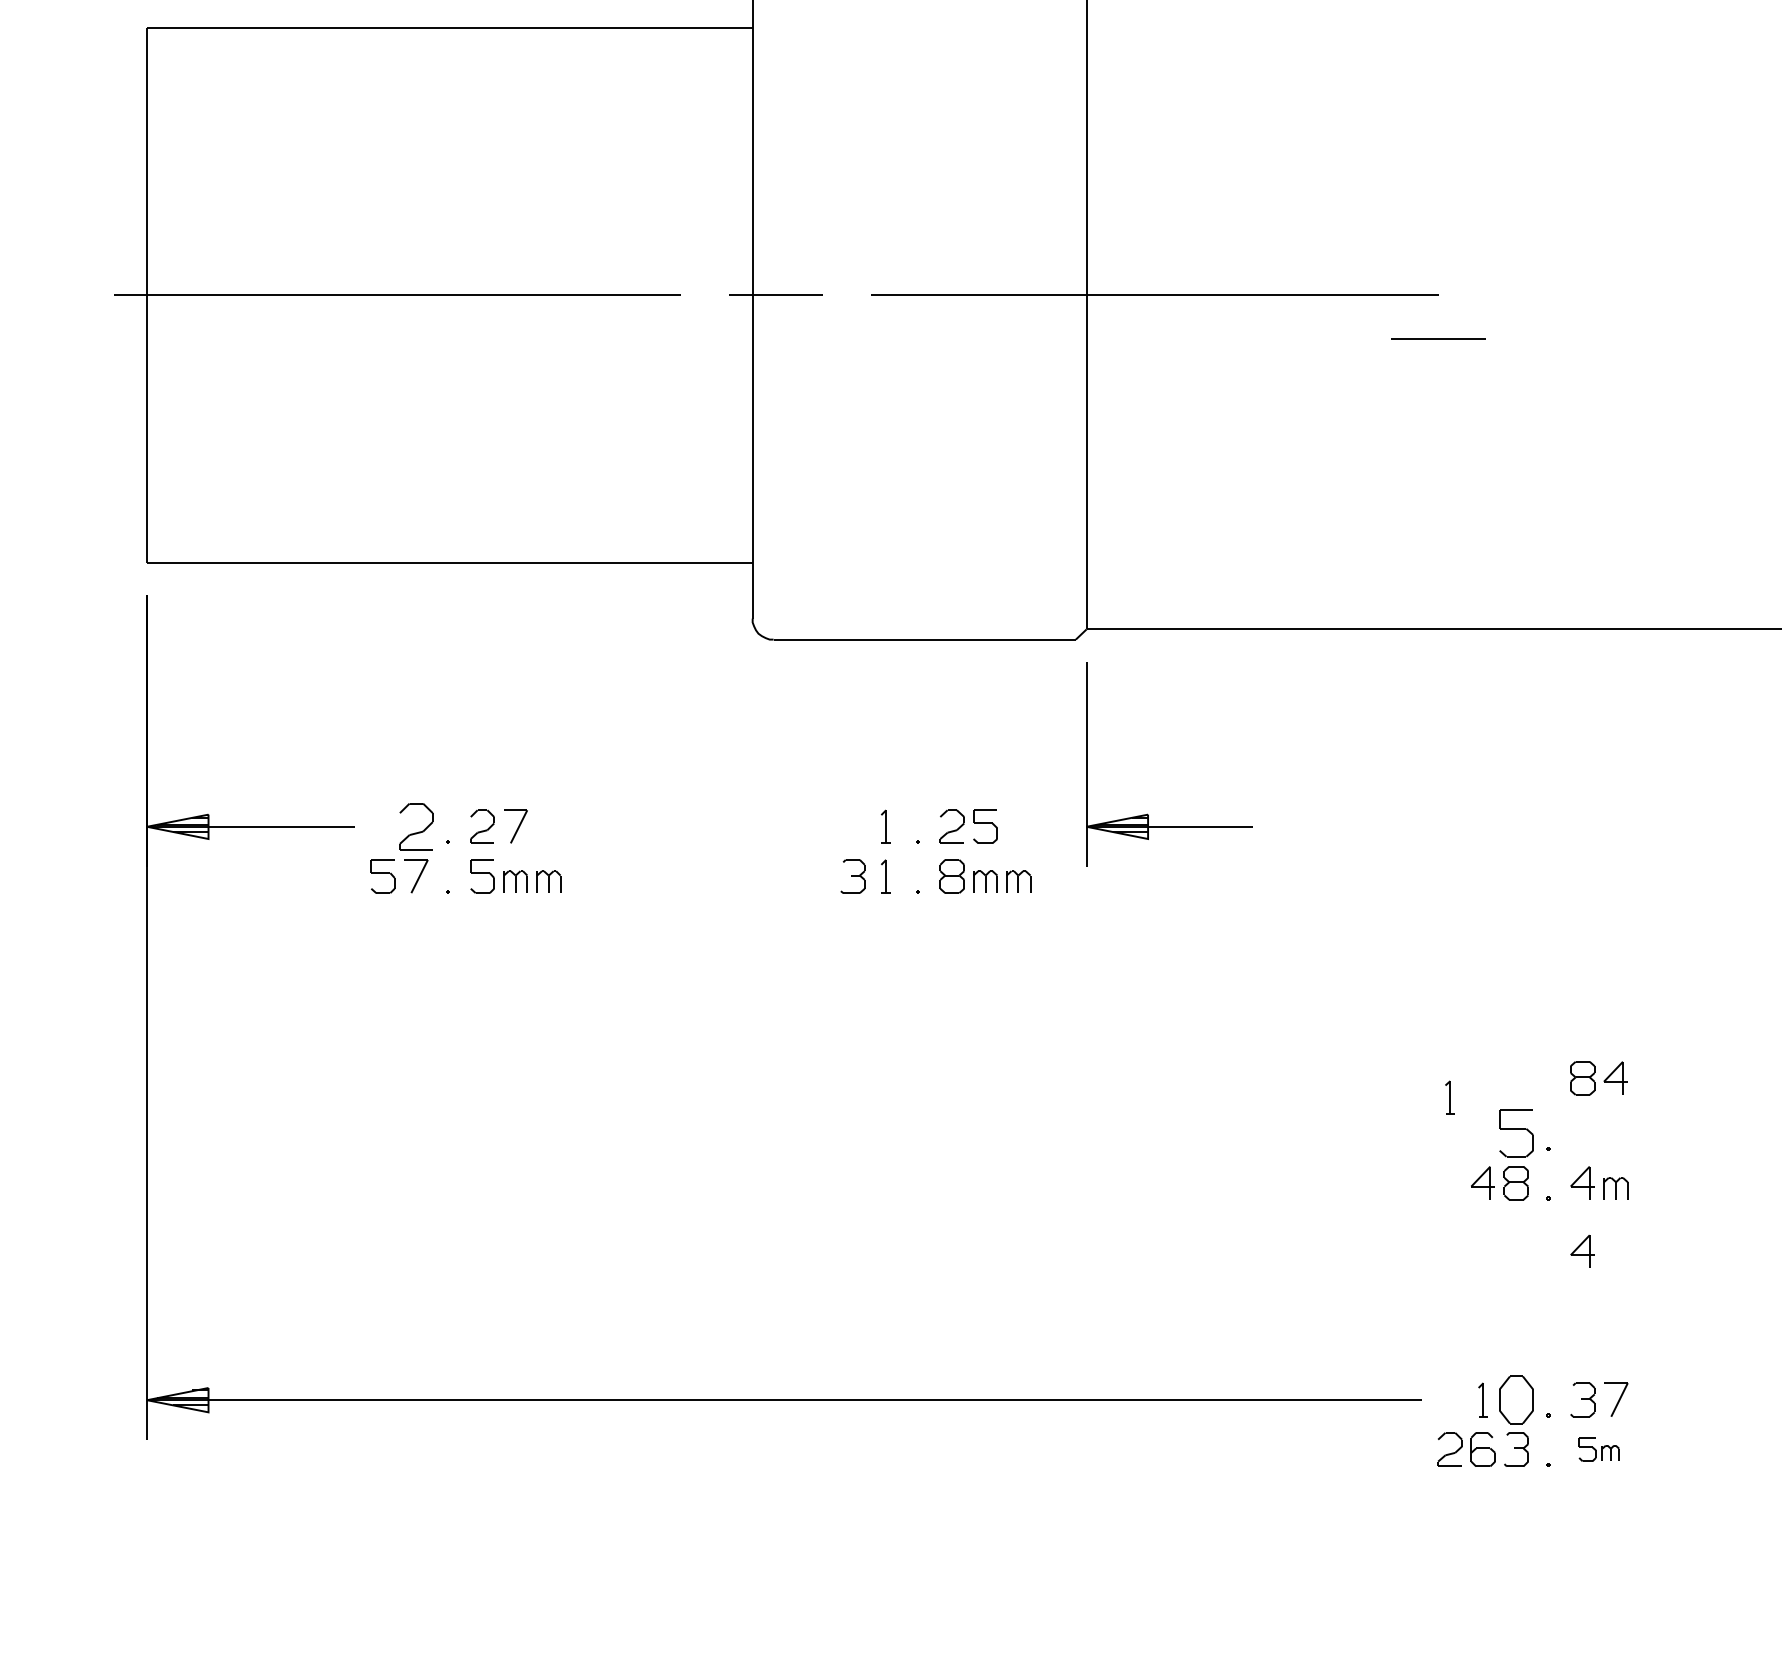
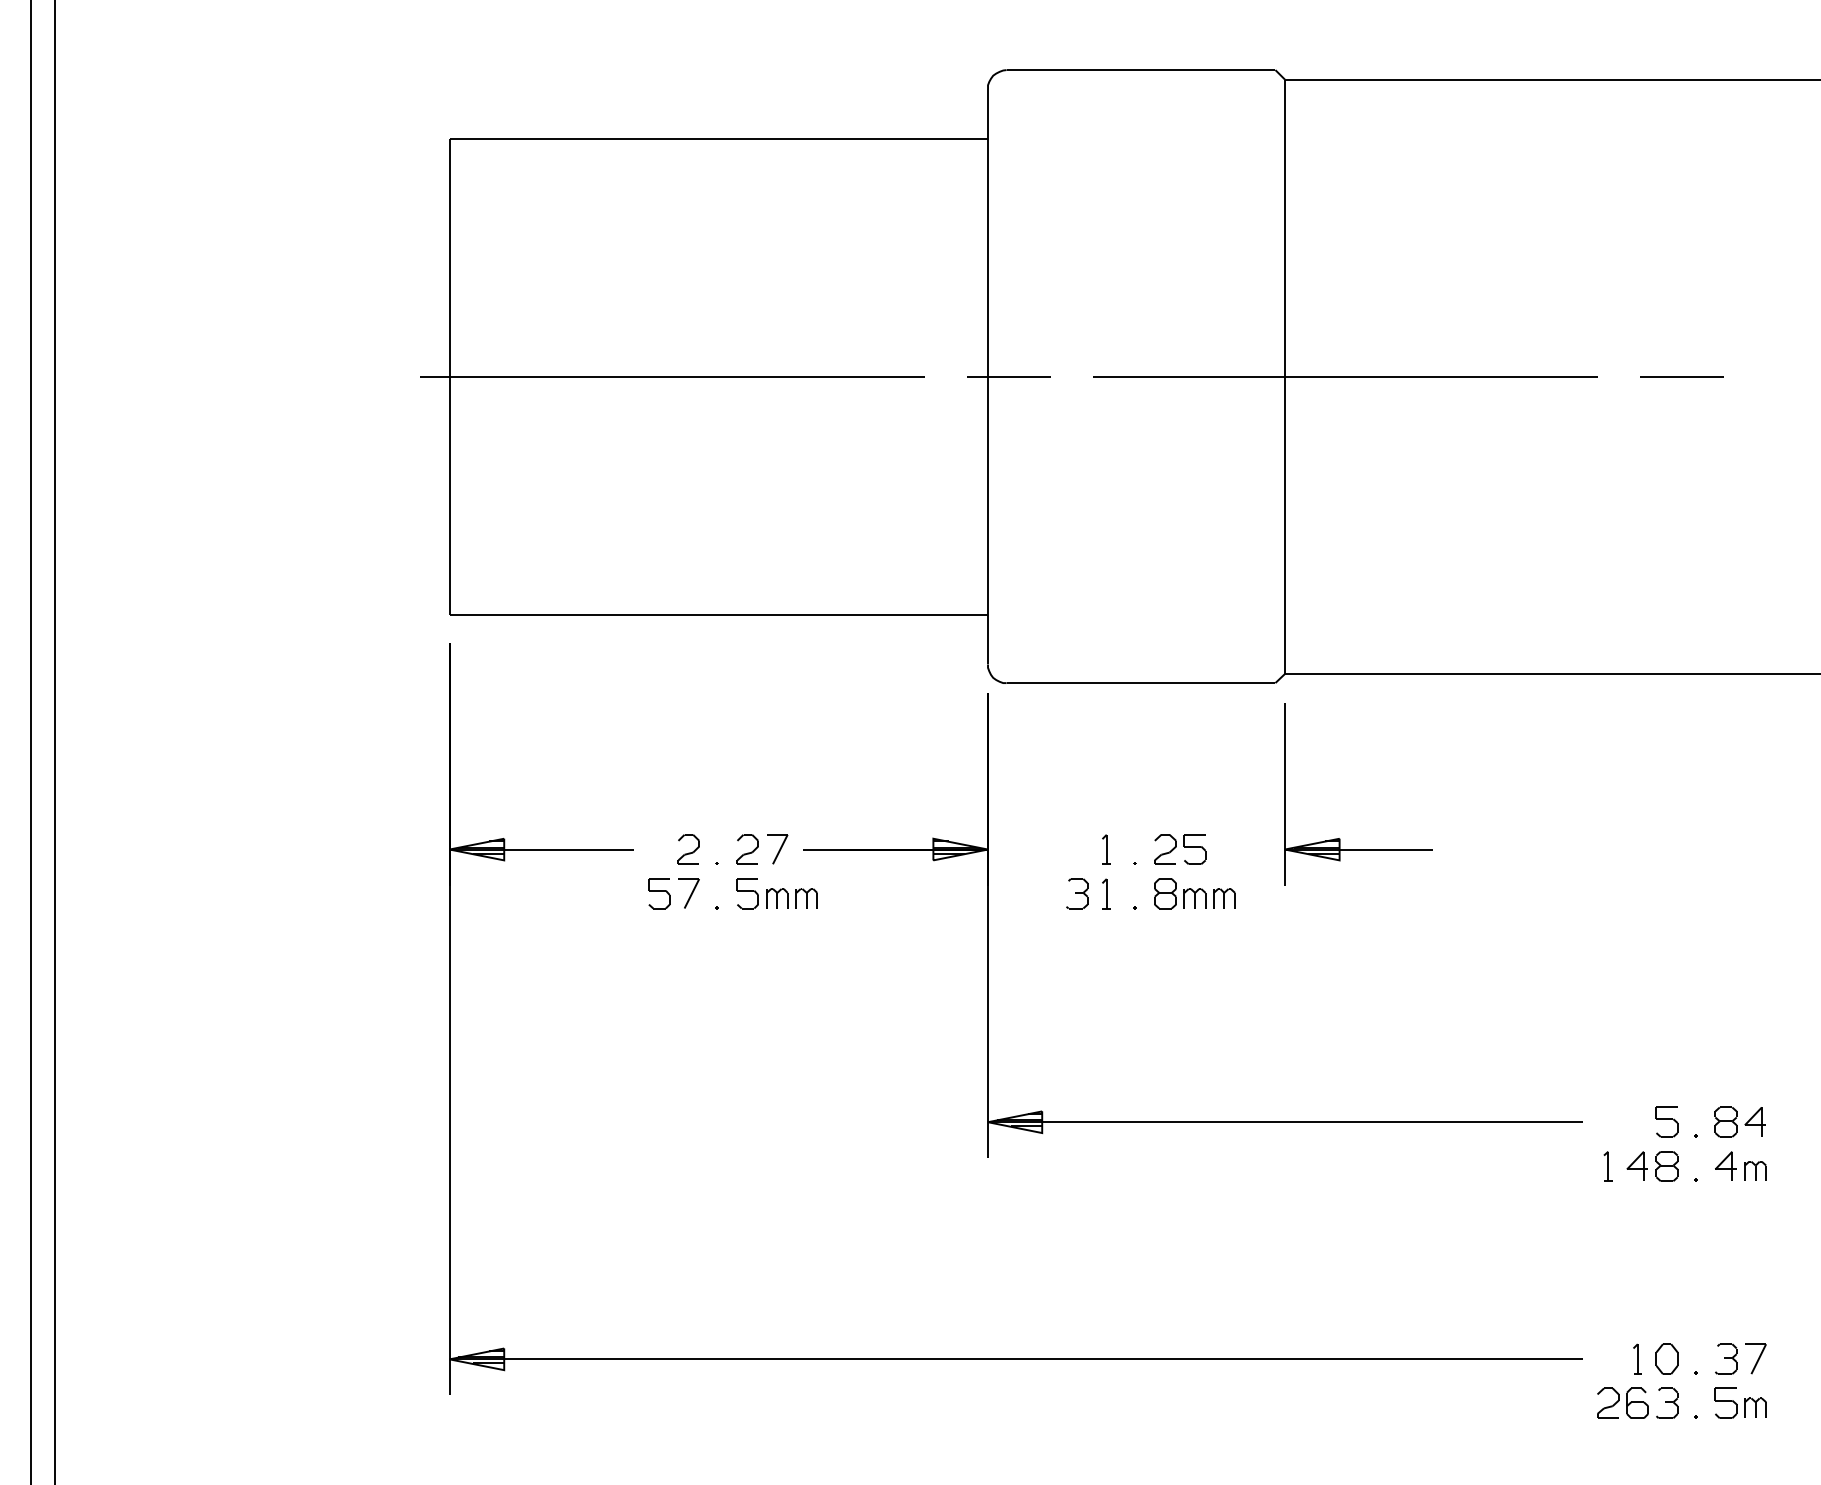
line: (1438, 338) -> (1681, 376), moved
part: (415, 826) -> (688, 849), size x0.71
part: (1597, 1077) -> (1739, 1121), moved
part: (1449, 1097) -> (1607, 1166), moved
part: (982, 1132) -> (1192, 1121), added
part: (1515, 1132) -> (1666, 1121), size x0.71
part: (1582, 1250) -> (1725, 1226), removed
part: (1515, 1399) -> (1666, 1358), size x0.71
part: (1598, 1448) -> (1740, 1402), size x1.43

